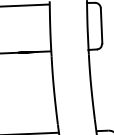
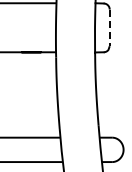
line: (101, 26) -> (109, 28), solid -> dashed

